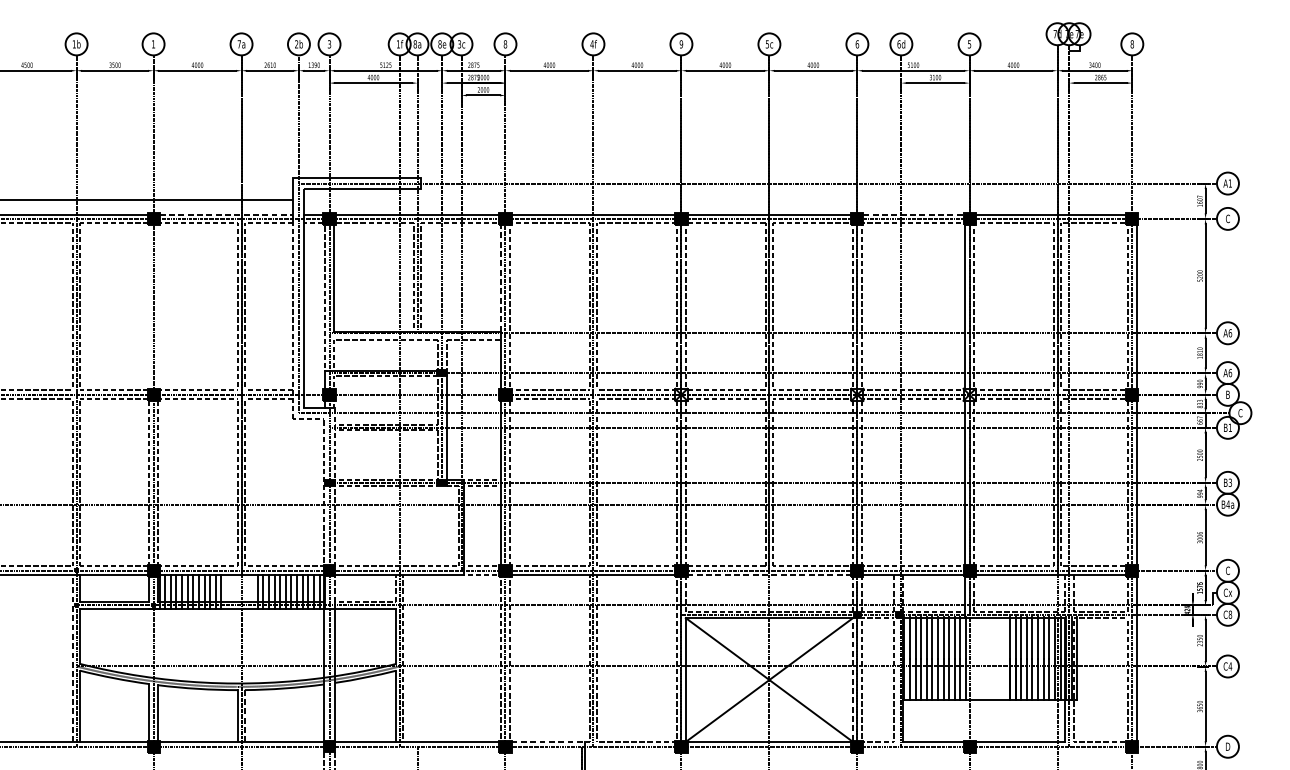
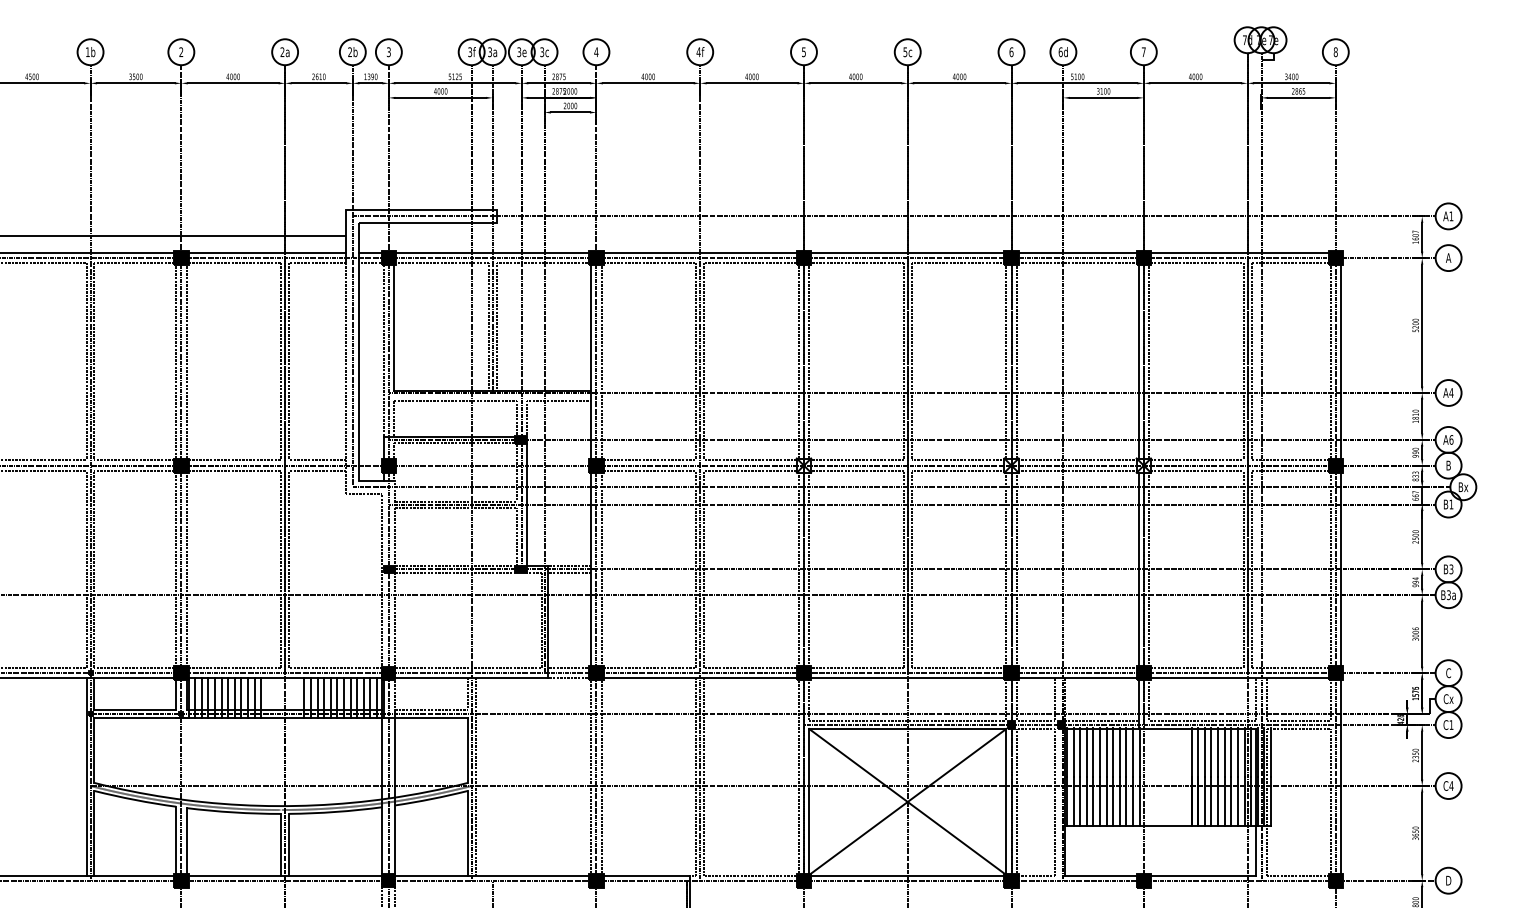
text: (153, 43) -> (181, 51), 1 -> 2
text: (681, 43) -> (803, 51), 9 -> 5
text: (239, 44) -> (282, 52), 7a -> 2a
text: (398, 44) -> (470, 52), 1f -> 3f
text: (415, 44) -> (490, 52), 8a -> 3a
text: (440, 44) -> (519, 52), 8e -> 3e
text: (505, 44) -> (596, 52), 8 -> 4
text: (969, 44) -> (1143, 52), 5 -> 7
line: (226, 214) -> (267, 252), dashed -> solid
line: (914, 214) -> (1078, 252), dashed -> solid
text: (1227, 218) -> (1448, 257), C -> A
line: (501, 278) -> (591, 328), dashed -> solid
line: (149, 306) -> (176, 361), added
line: (157, 306) -> (186, 361), added
text: (1230, 332) -> (1451, 392), A6 -> A4
text: (1240, 413) -> (1463, 487), C -> Bx
text: (1227, 504) -> (1448, 595), B4a -> B3a
line: (769, 575) -> (907, 678), dashed -> solid
text: (1230, 614) -> (1451, 724), C8 -> C1
line: (73, 658) -> (86, 776), dashed -> solid
line: (853, 678) -> (1006, 800), dashed -> solid
line: (245, 716) -> (289, 844), dashed -> solid
line: (548, 742) -> (647, 875), dashed -> solid

